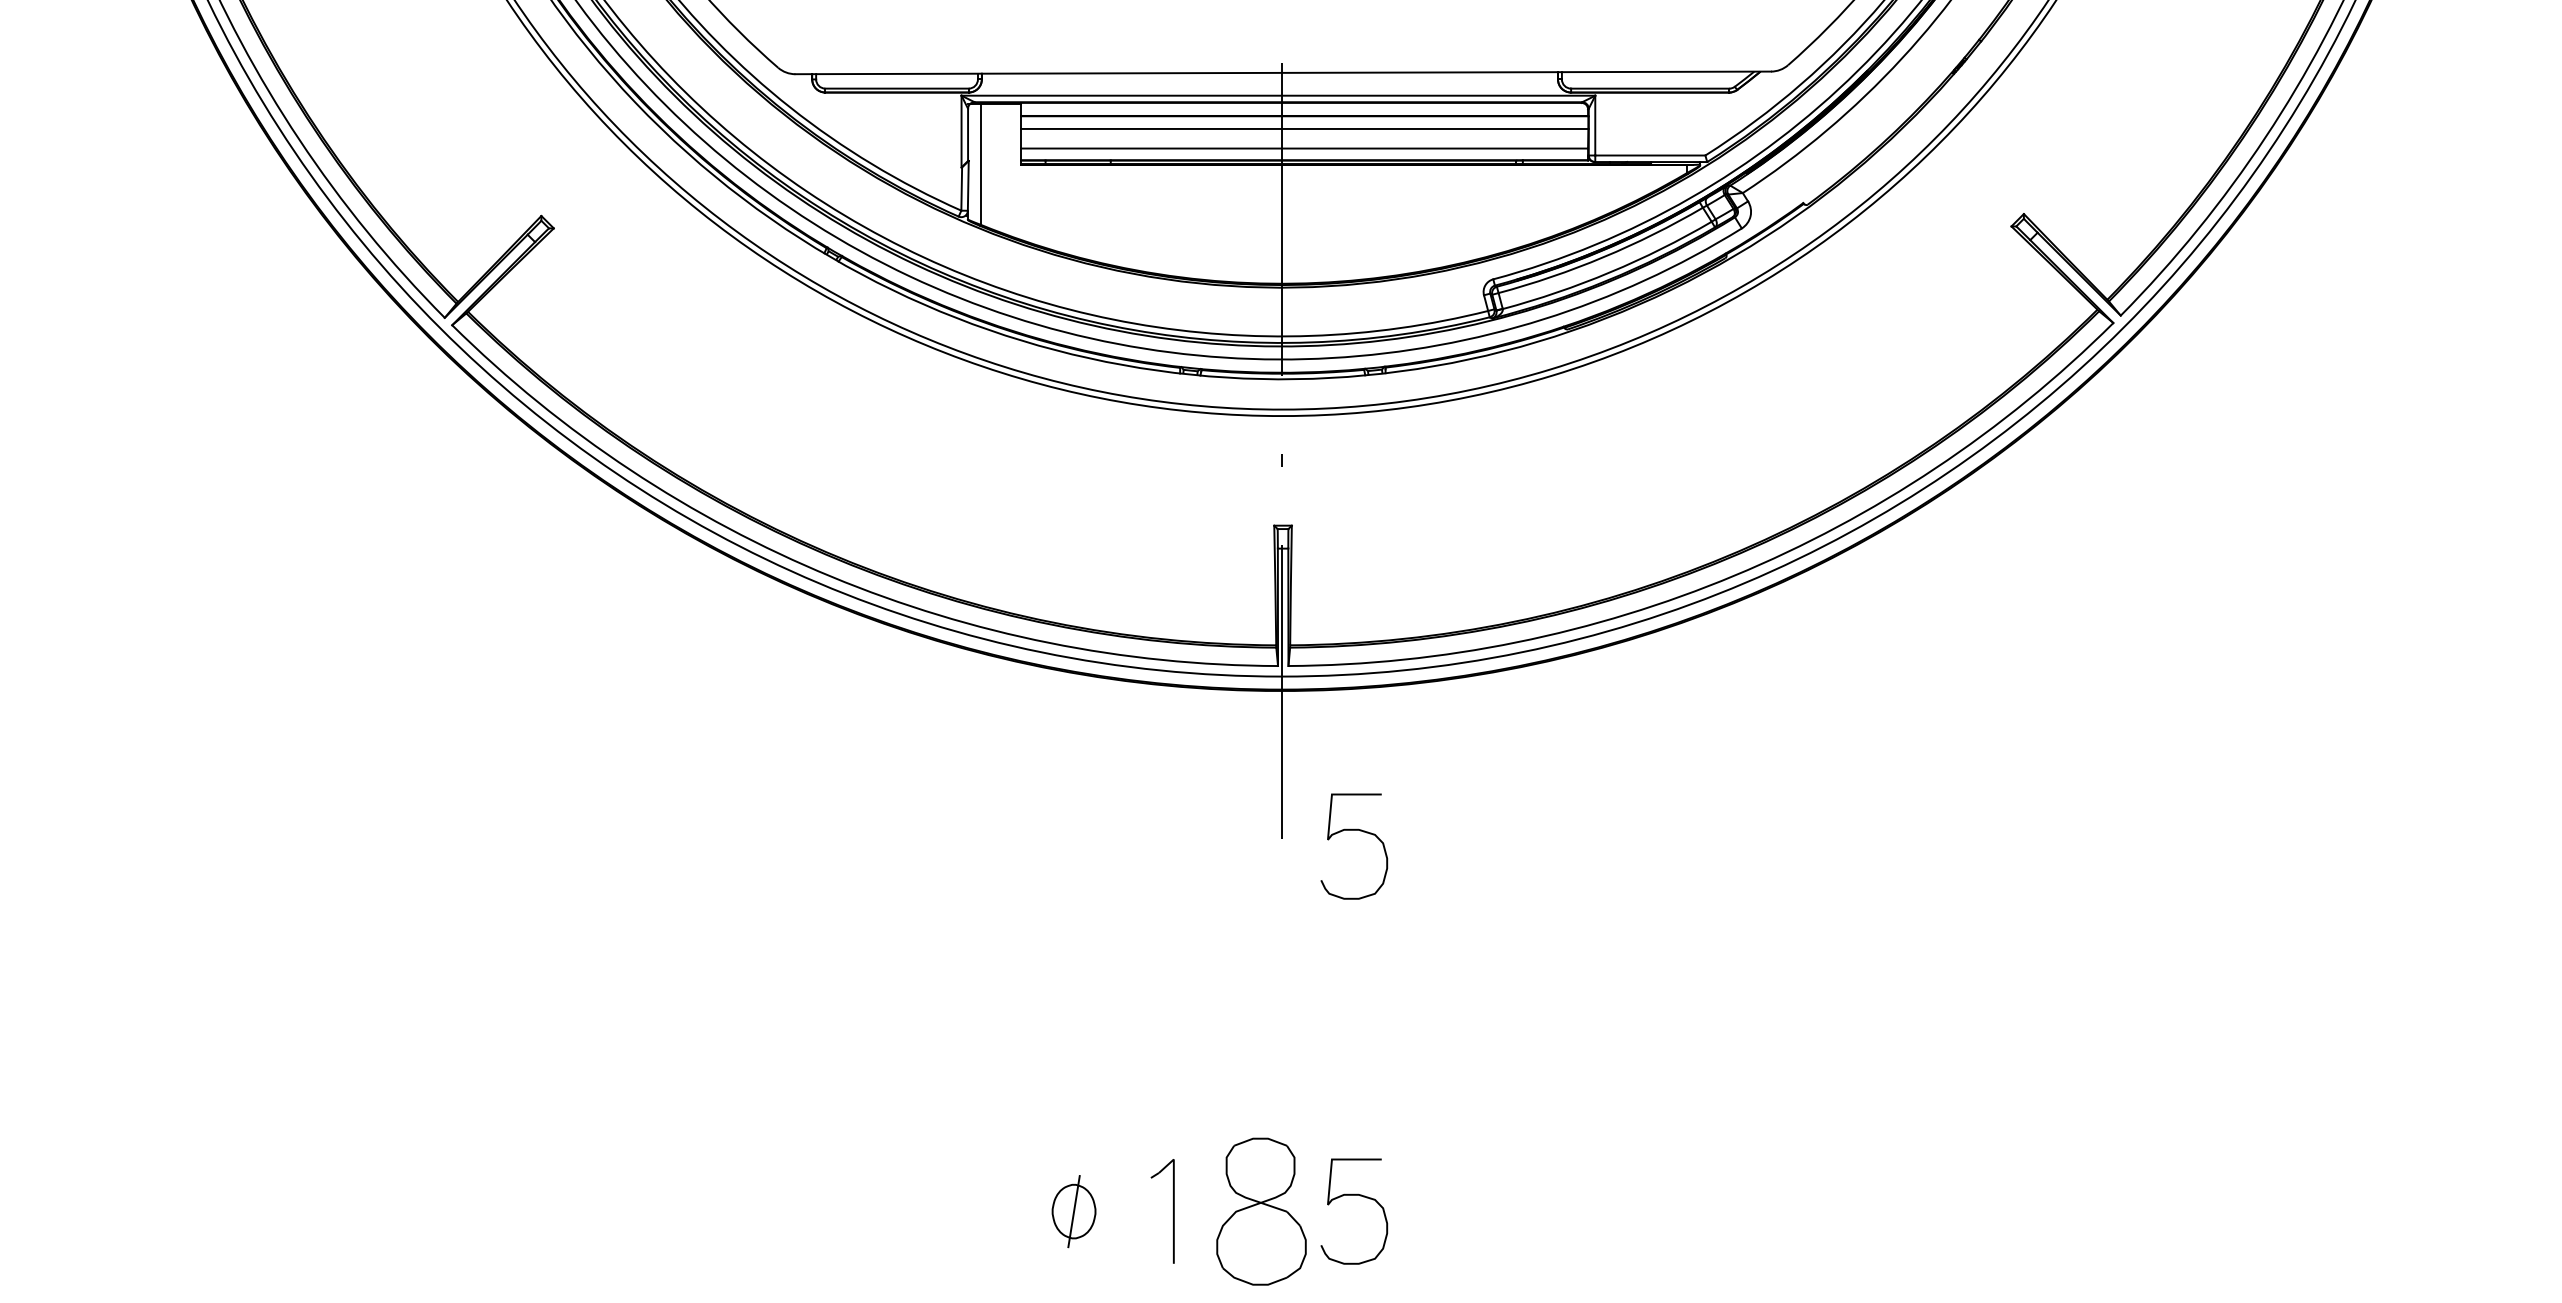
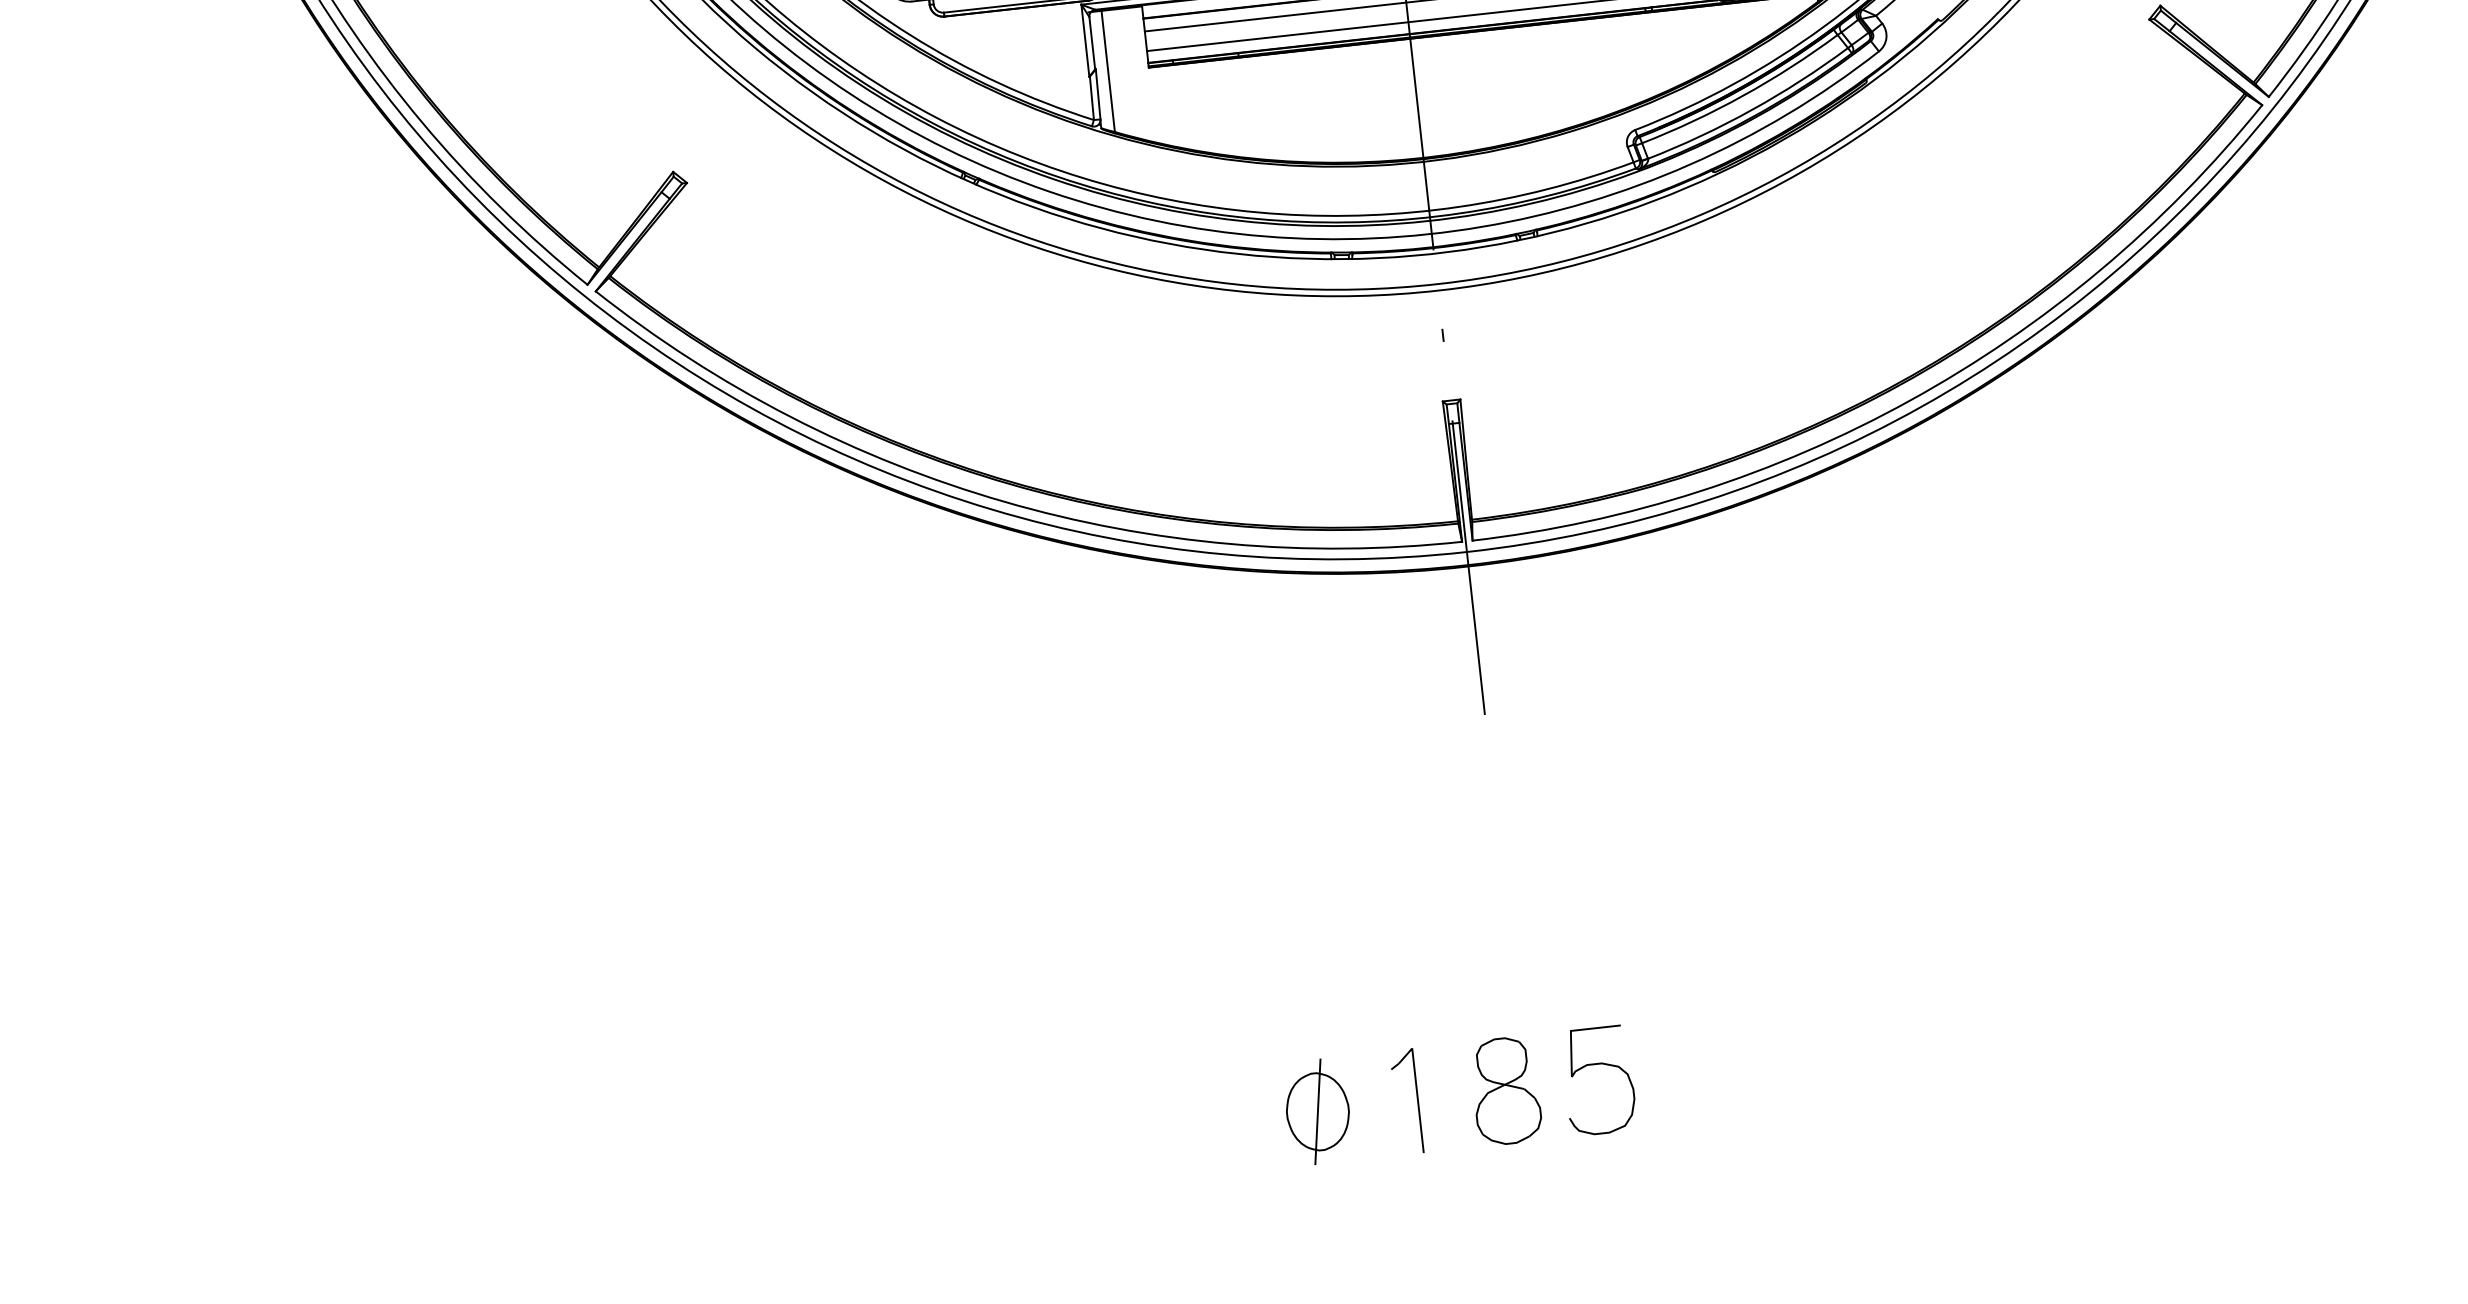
curve: (1354, 830) -> (1557, 698), removed
part: (1073, 1211) -> (1317, 1111), size x1.43
part: (1261, 1211) -> (1505, 1090), size x0.71

